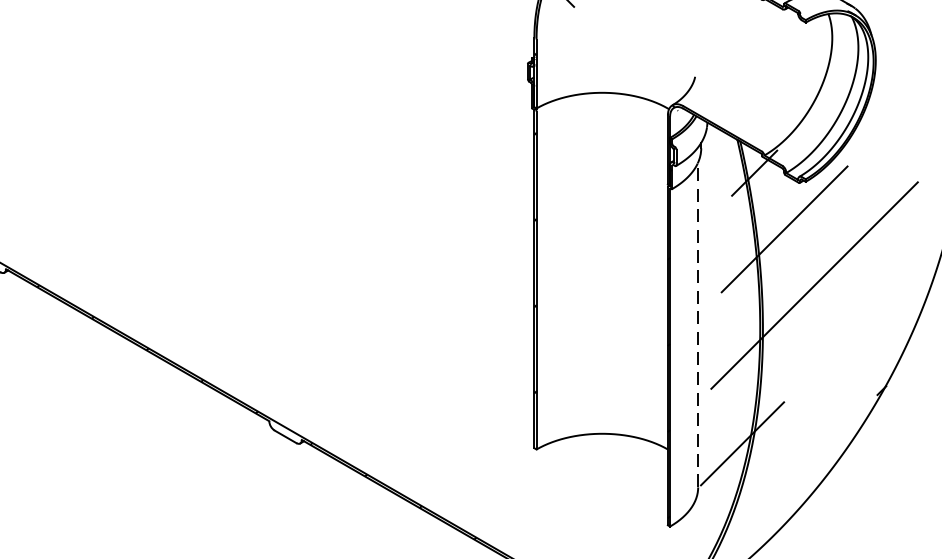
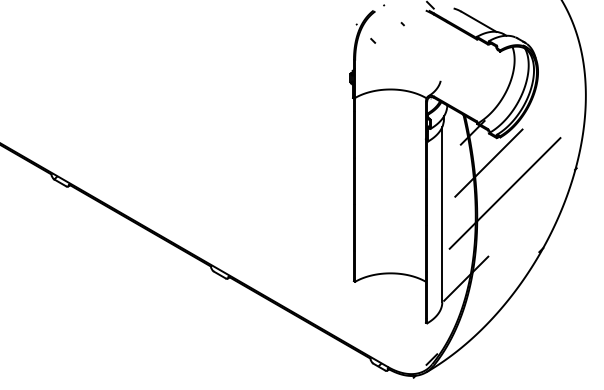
line: (698, 324) -> (442, 214), dashed -> solid

